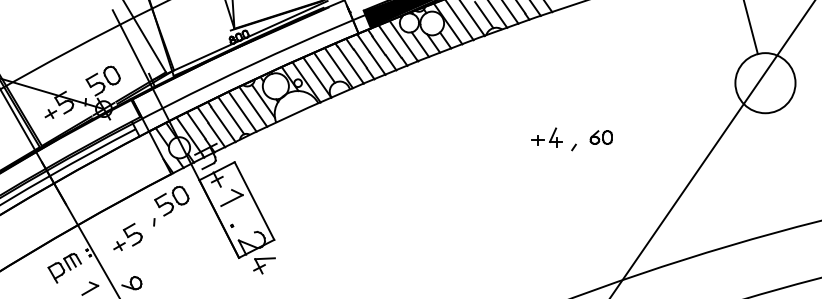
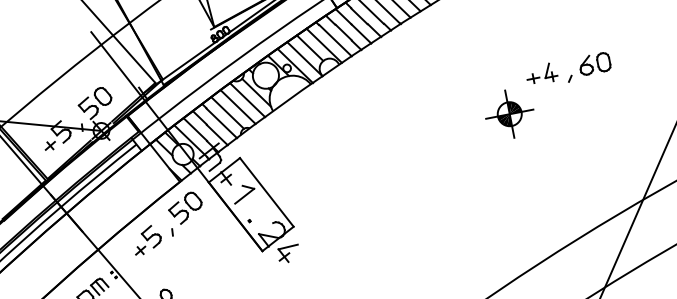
part: (601, 137) -> (595, 63), size x1.43
part: (507, 170) -> (509, 114), added
part: (127, 236) -> (146, 239), moved

